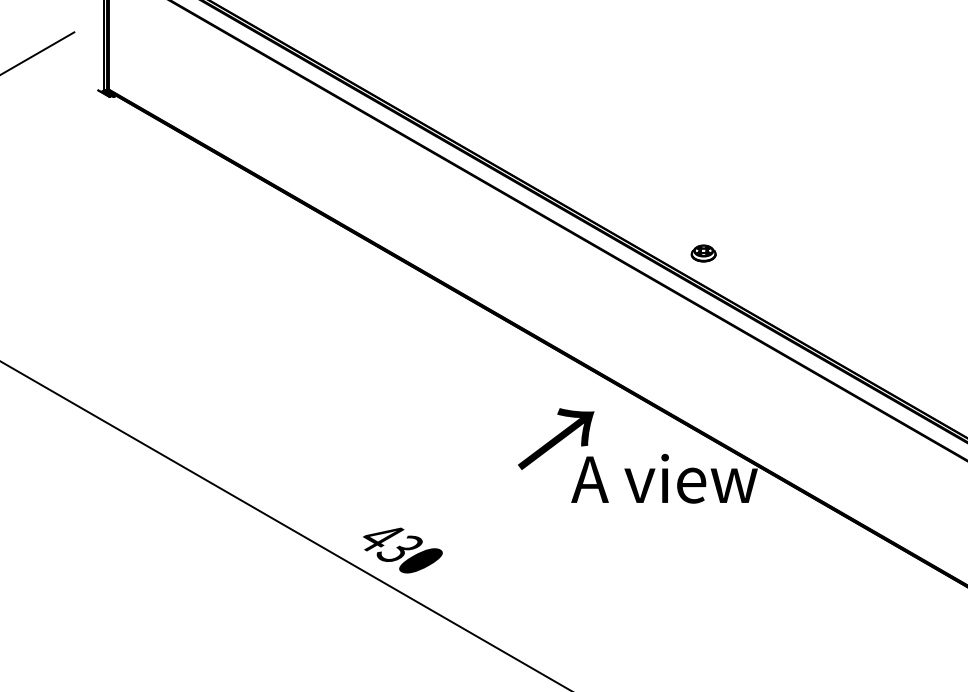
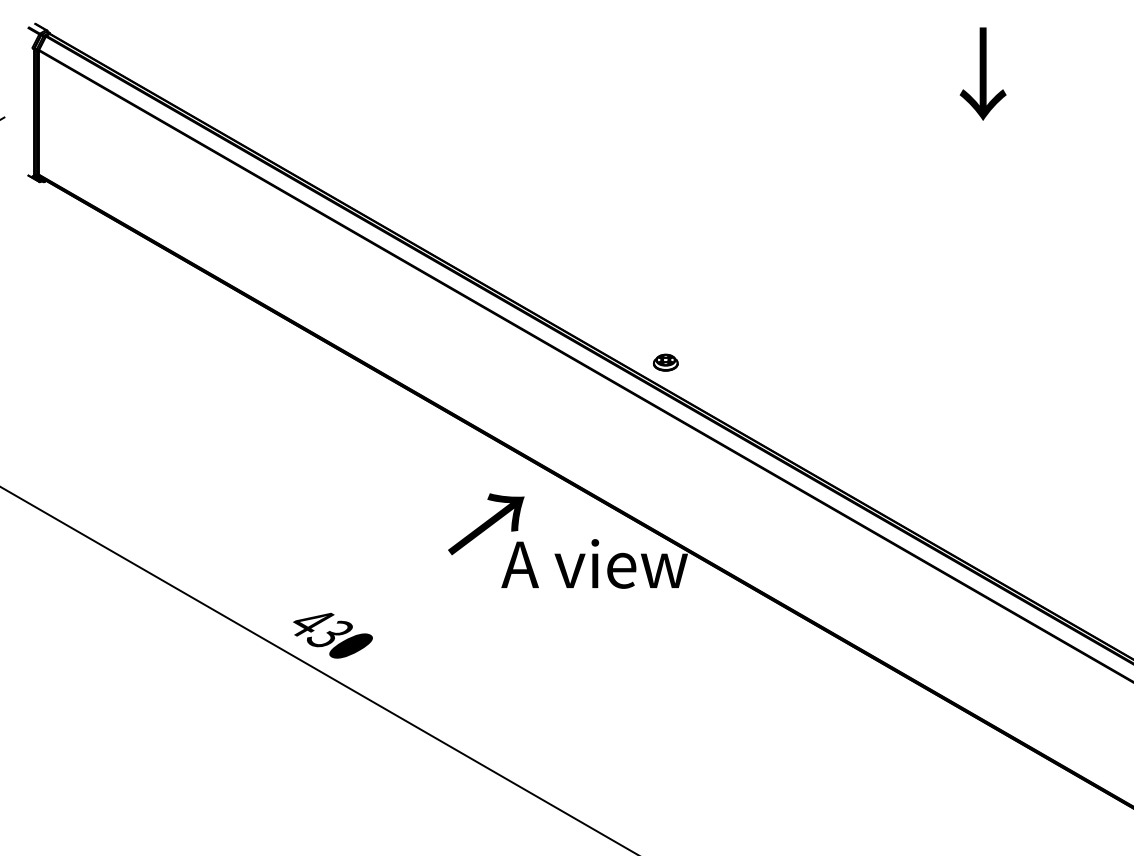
part: (703, 253) -> (665, 362), moved

